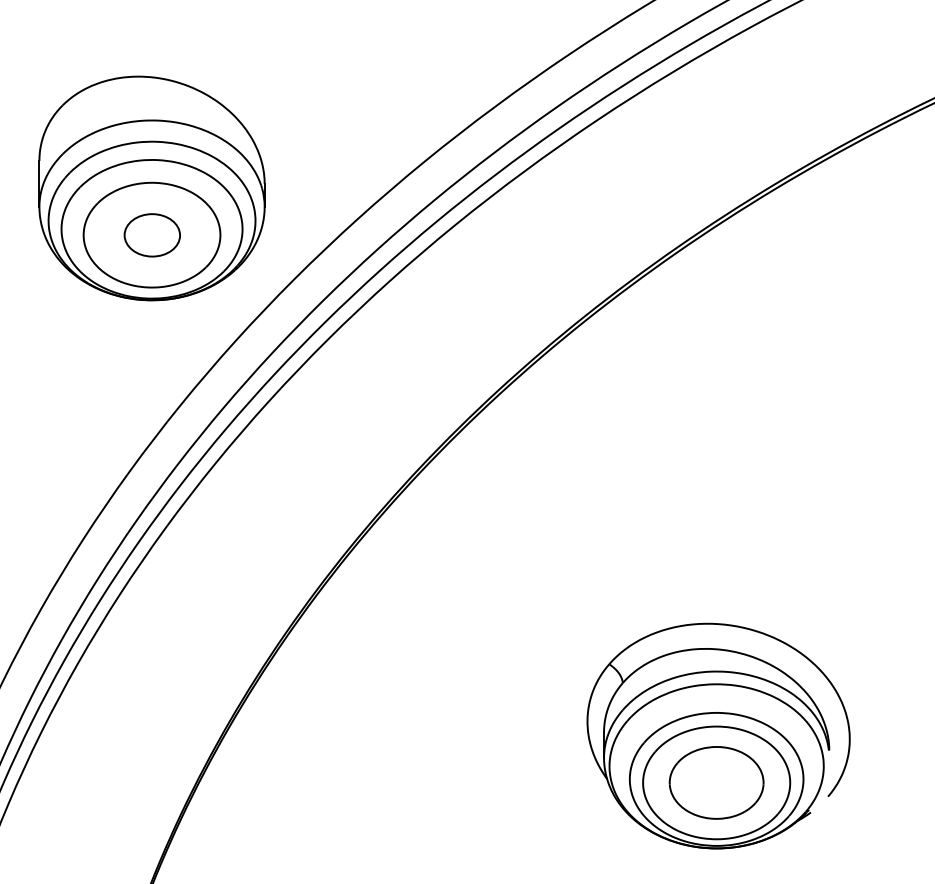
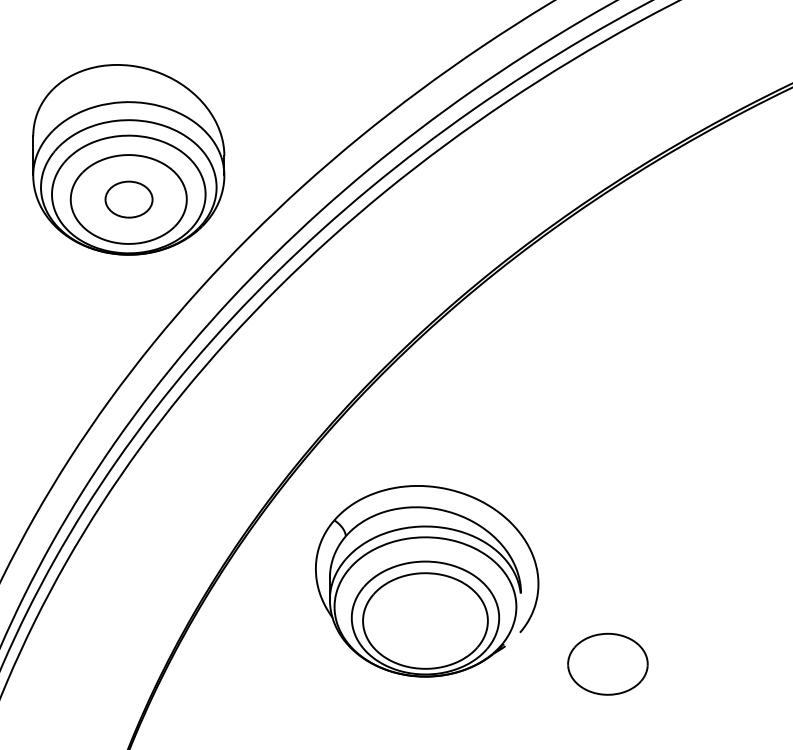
part: (718, 735) -> (427, 580), moved

